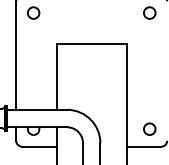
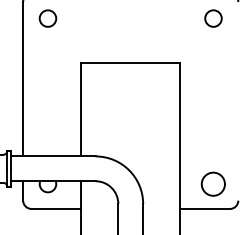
circle: (149, 128) -> (213, 183), size x1.4

